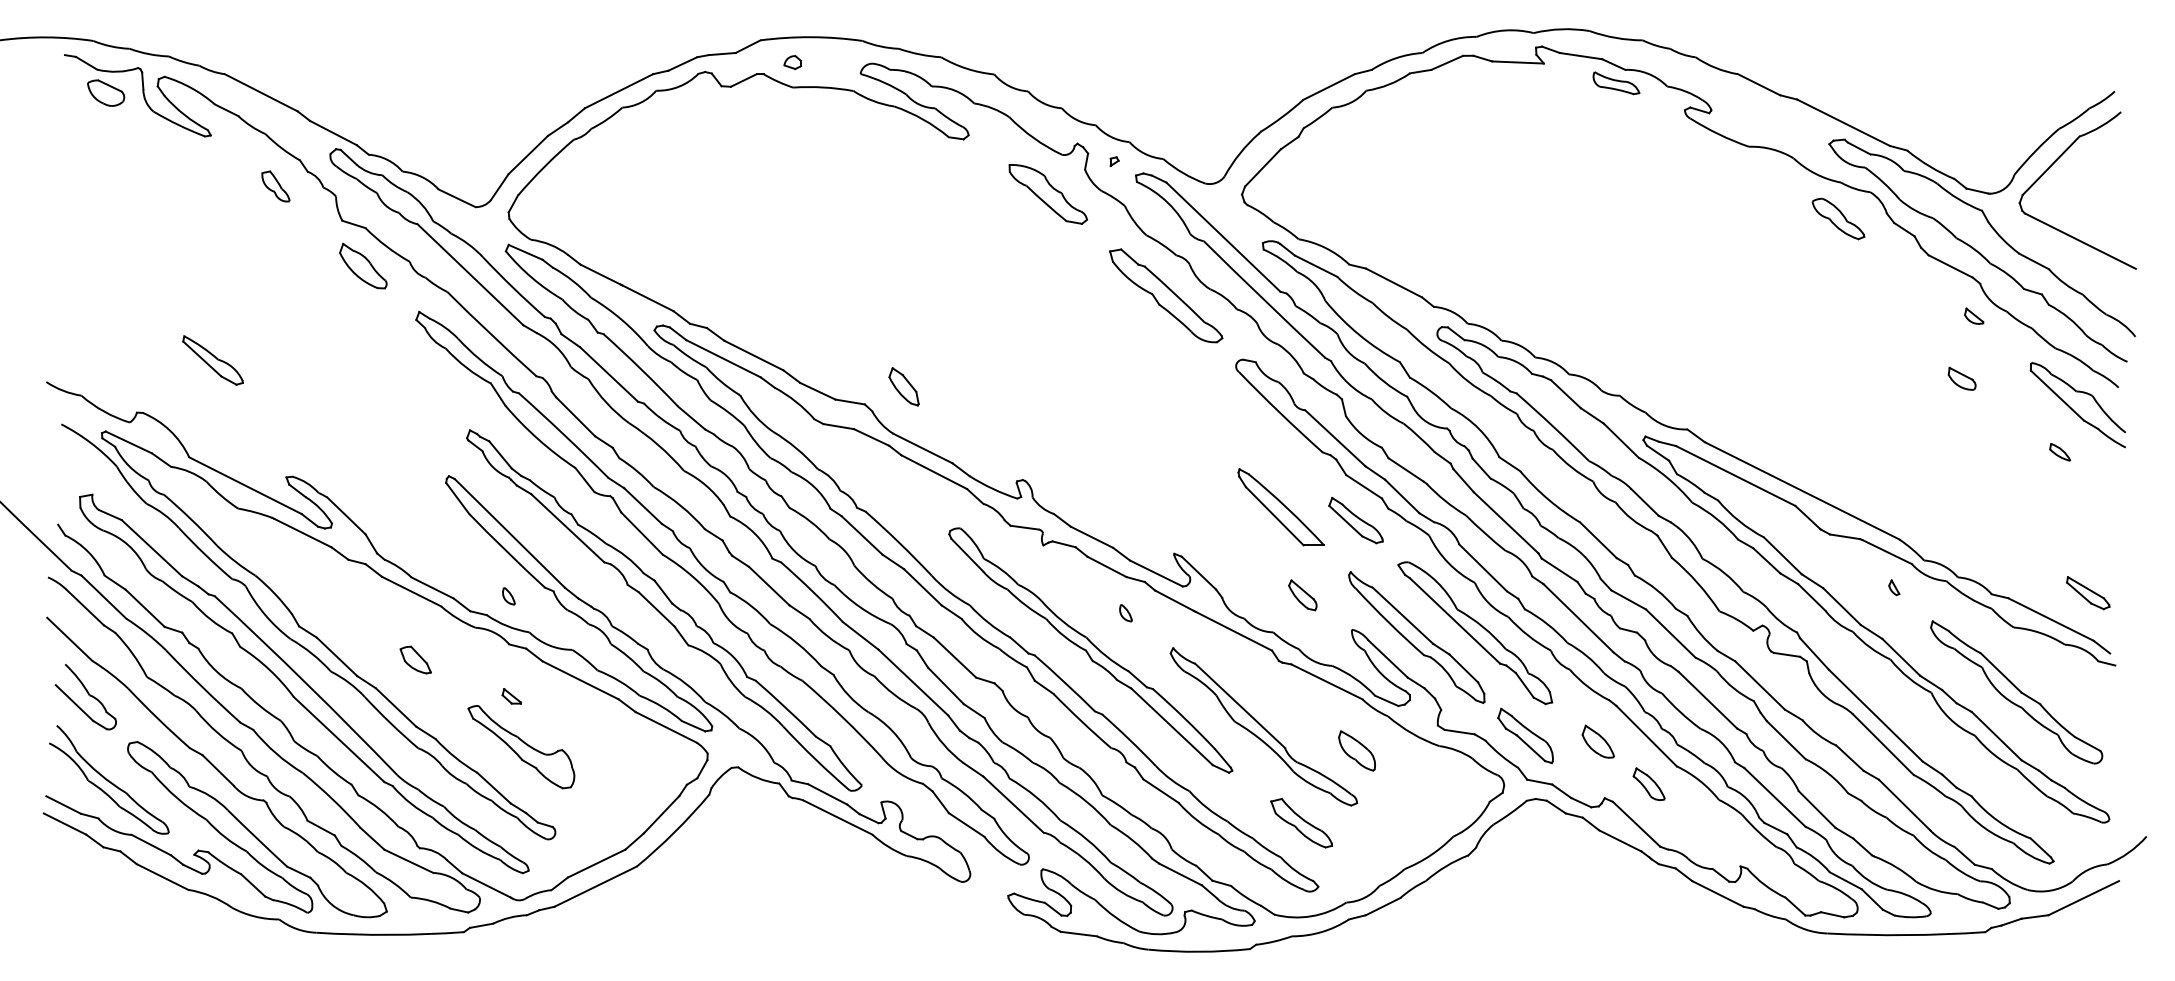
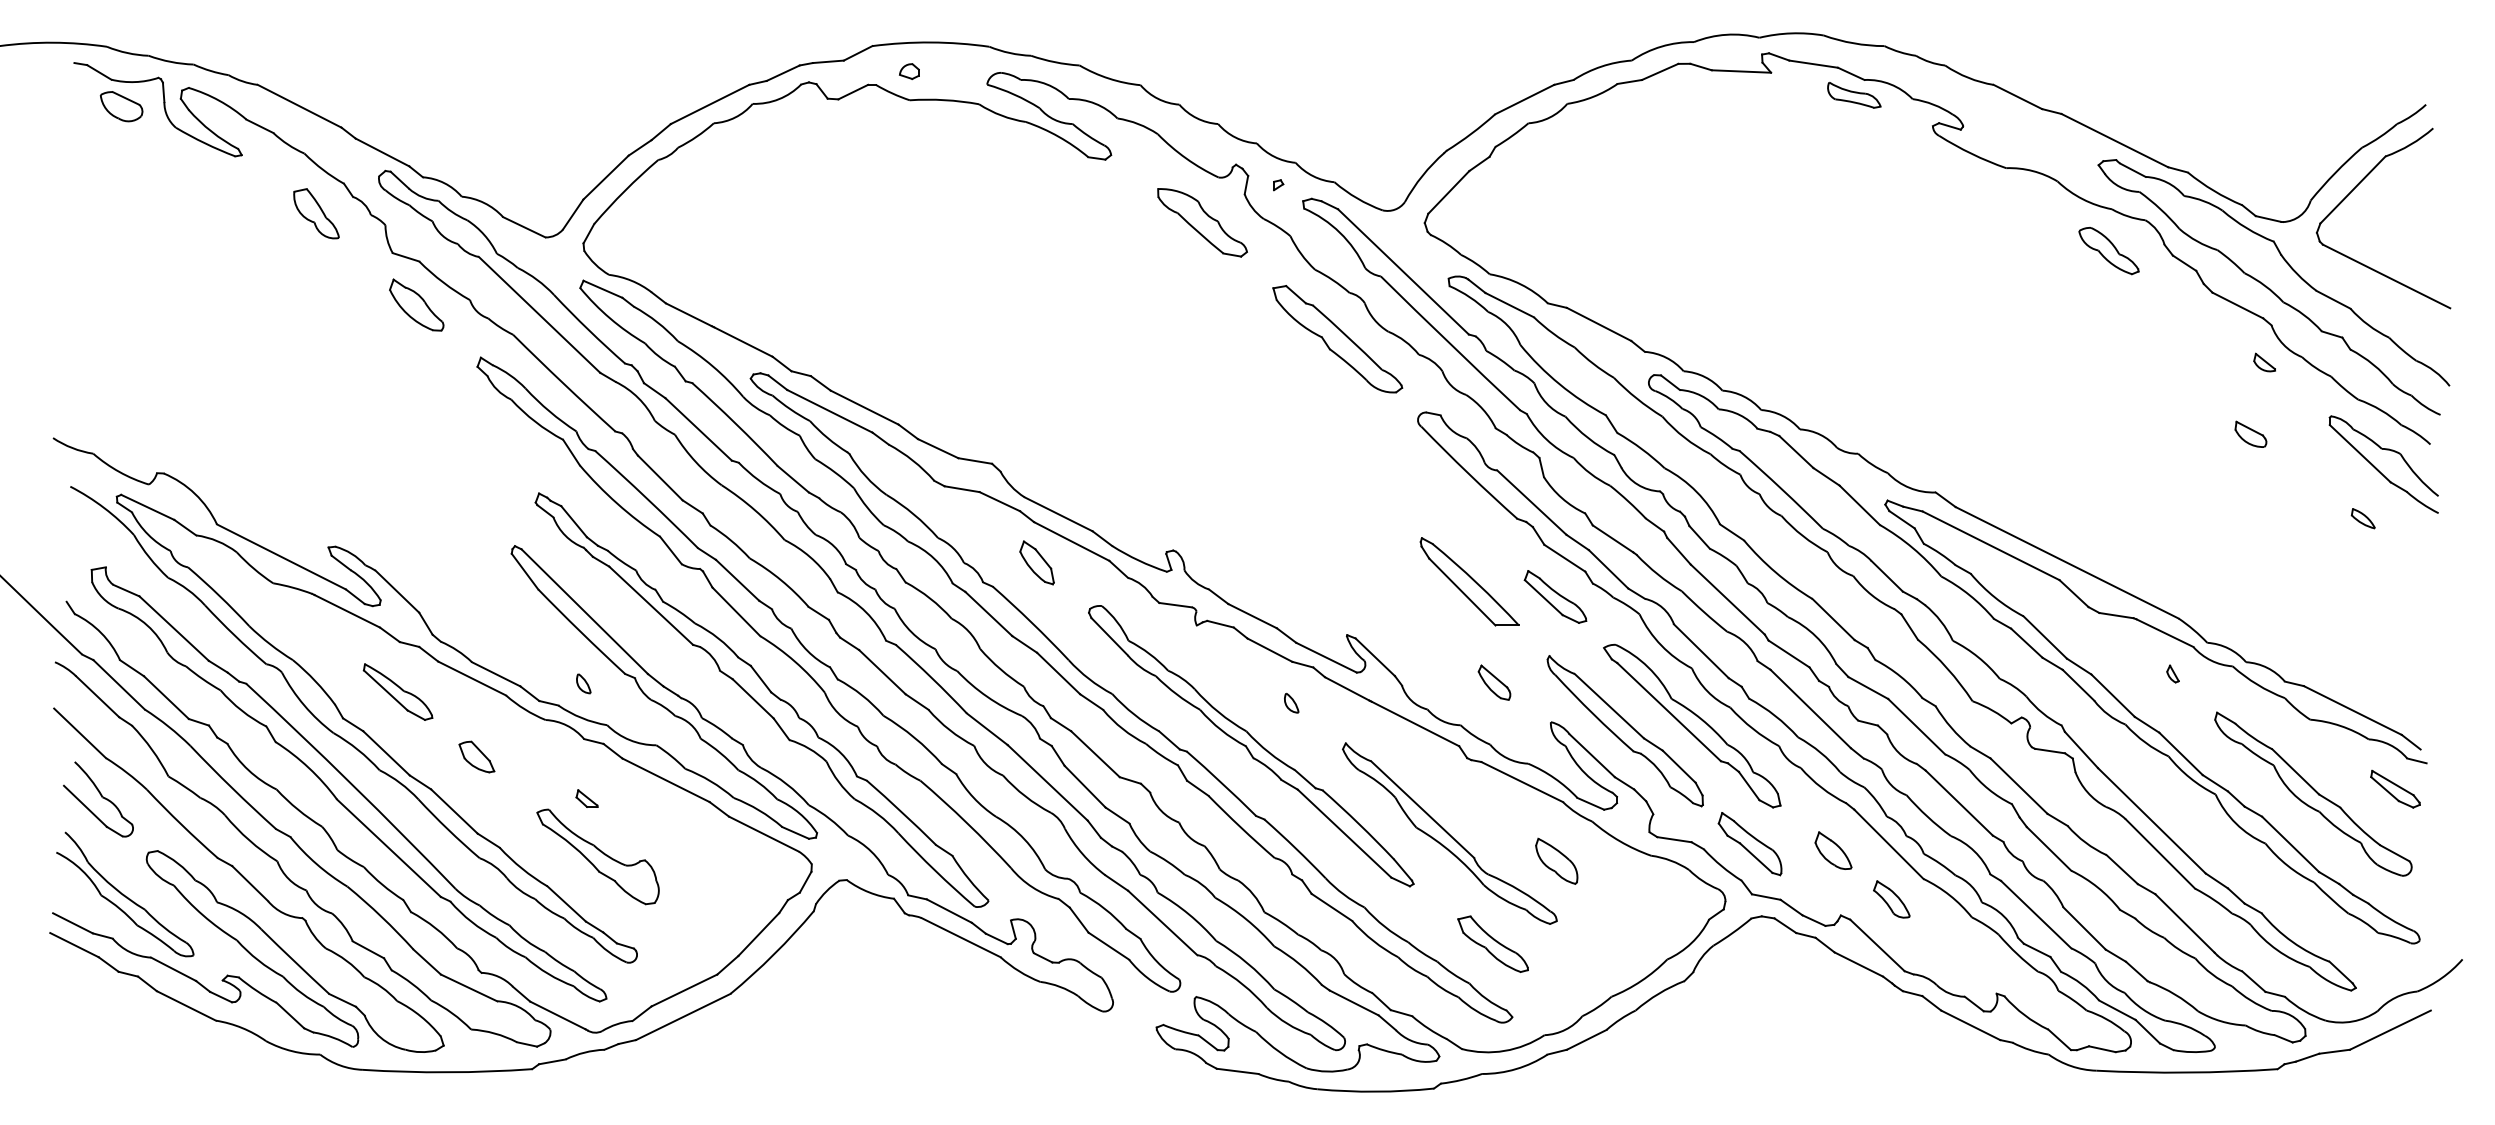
part: (275, 186) -> (315, 213), size x1.43
part: (212, 360) -> (397, 692), moved
part: (903, 386) -> (1036, 562), moved
part: (2088, 593) -> (2395, 789), moved

